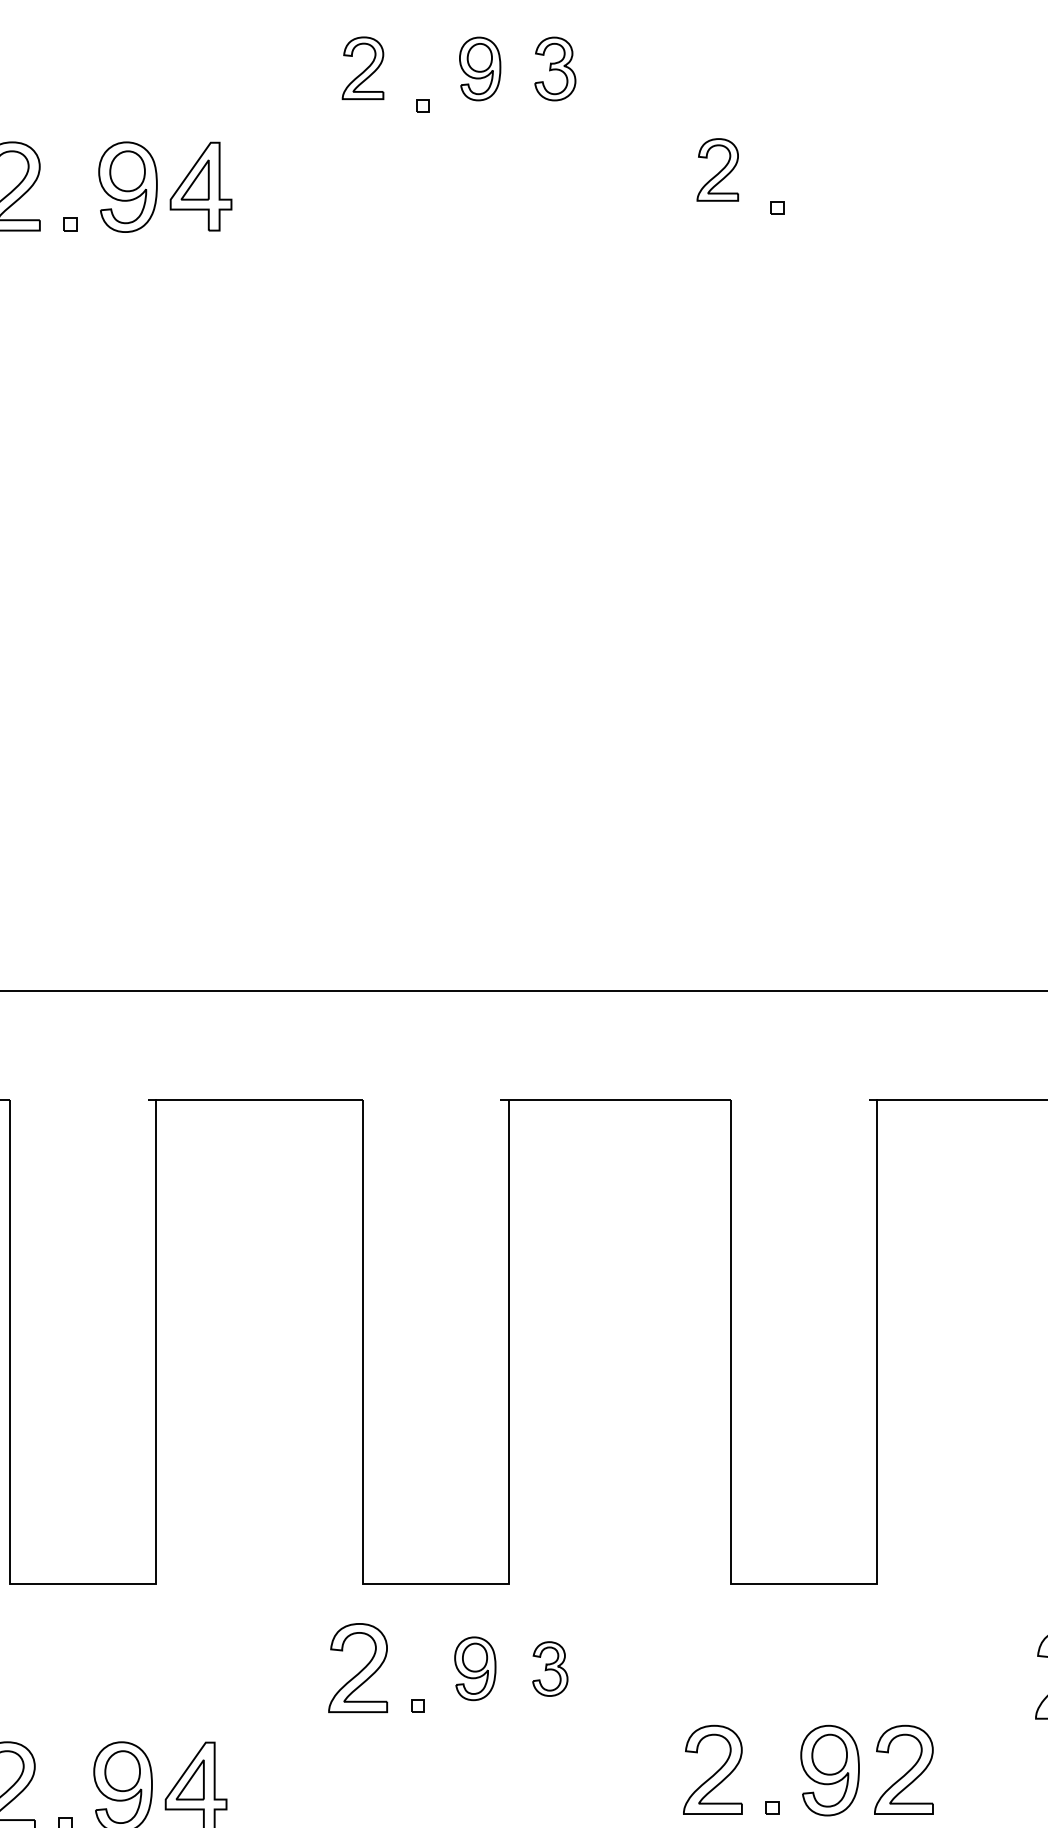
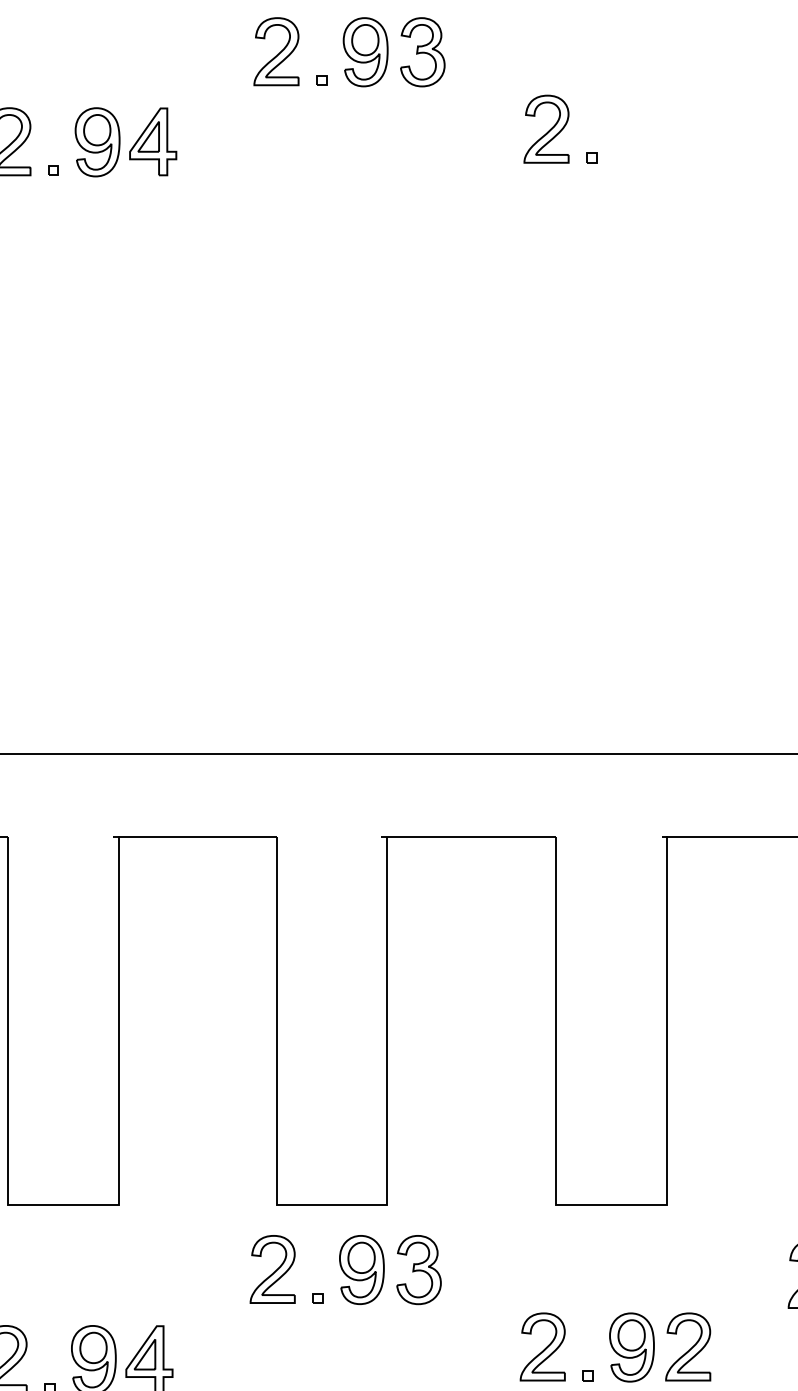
part: (363, 67) -> (276, 51), size x1.43
part: (479, 69) -> (365, 52), size x1.43
part: (554, 69) -> (422, 52), size x1.43
part: (717, 169) -> (546, 128), size x1.43
part: (474, 1668) -> (361, 1269), size x1.43
part: (549, 1669) -> (418, 1270), size x1.67

